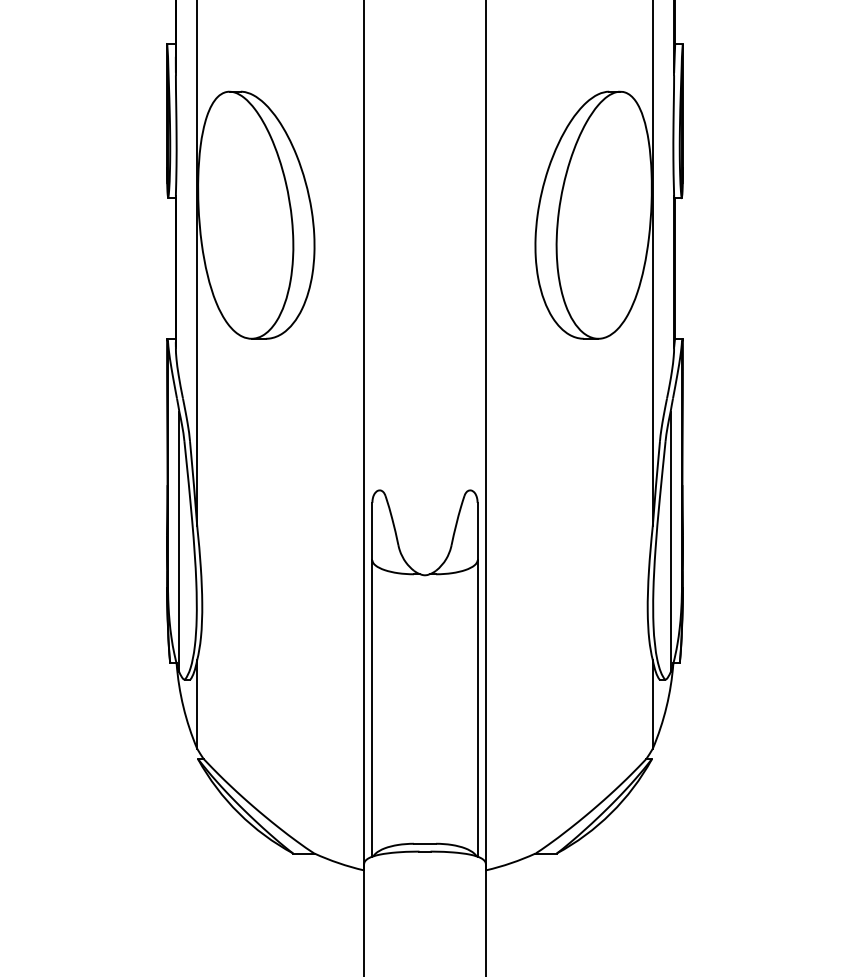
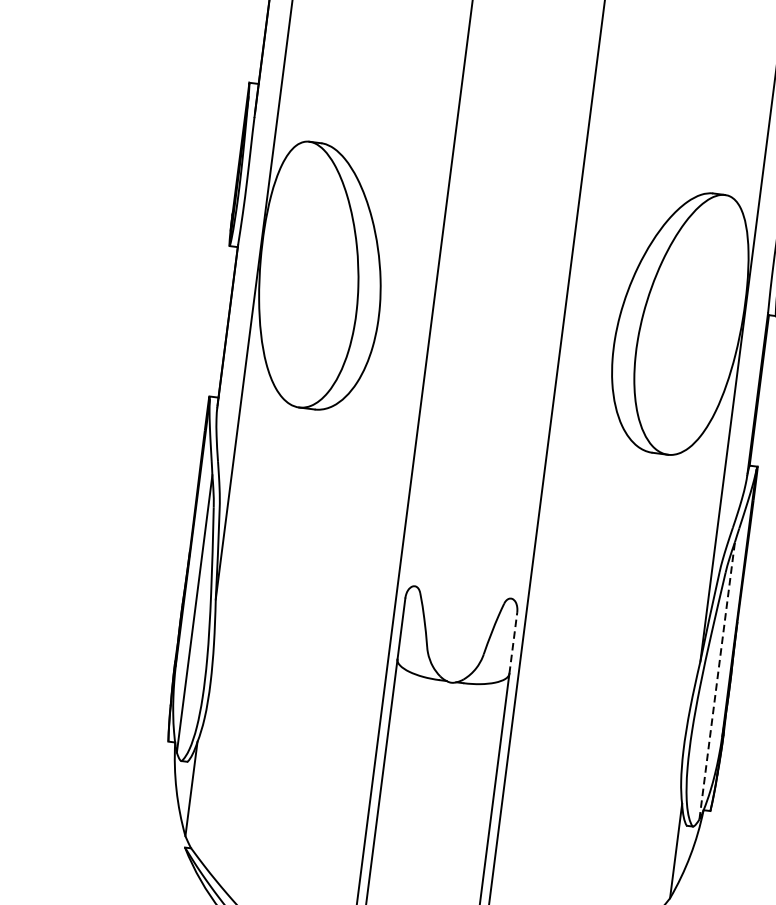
line: (477, 531) -> (513, 643), solid -> dashed
line: (670, 541) -> (717, 680), solid -> dashed

